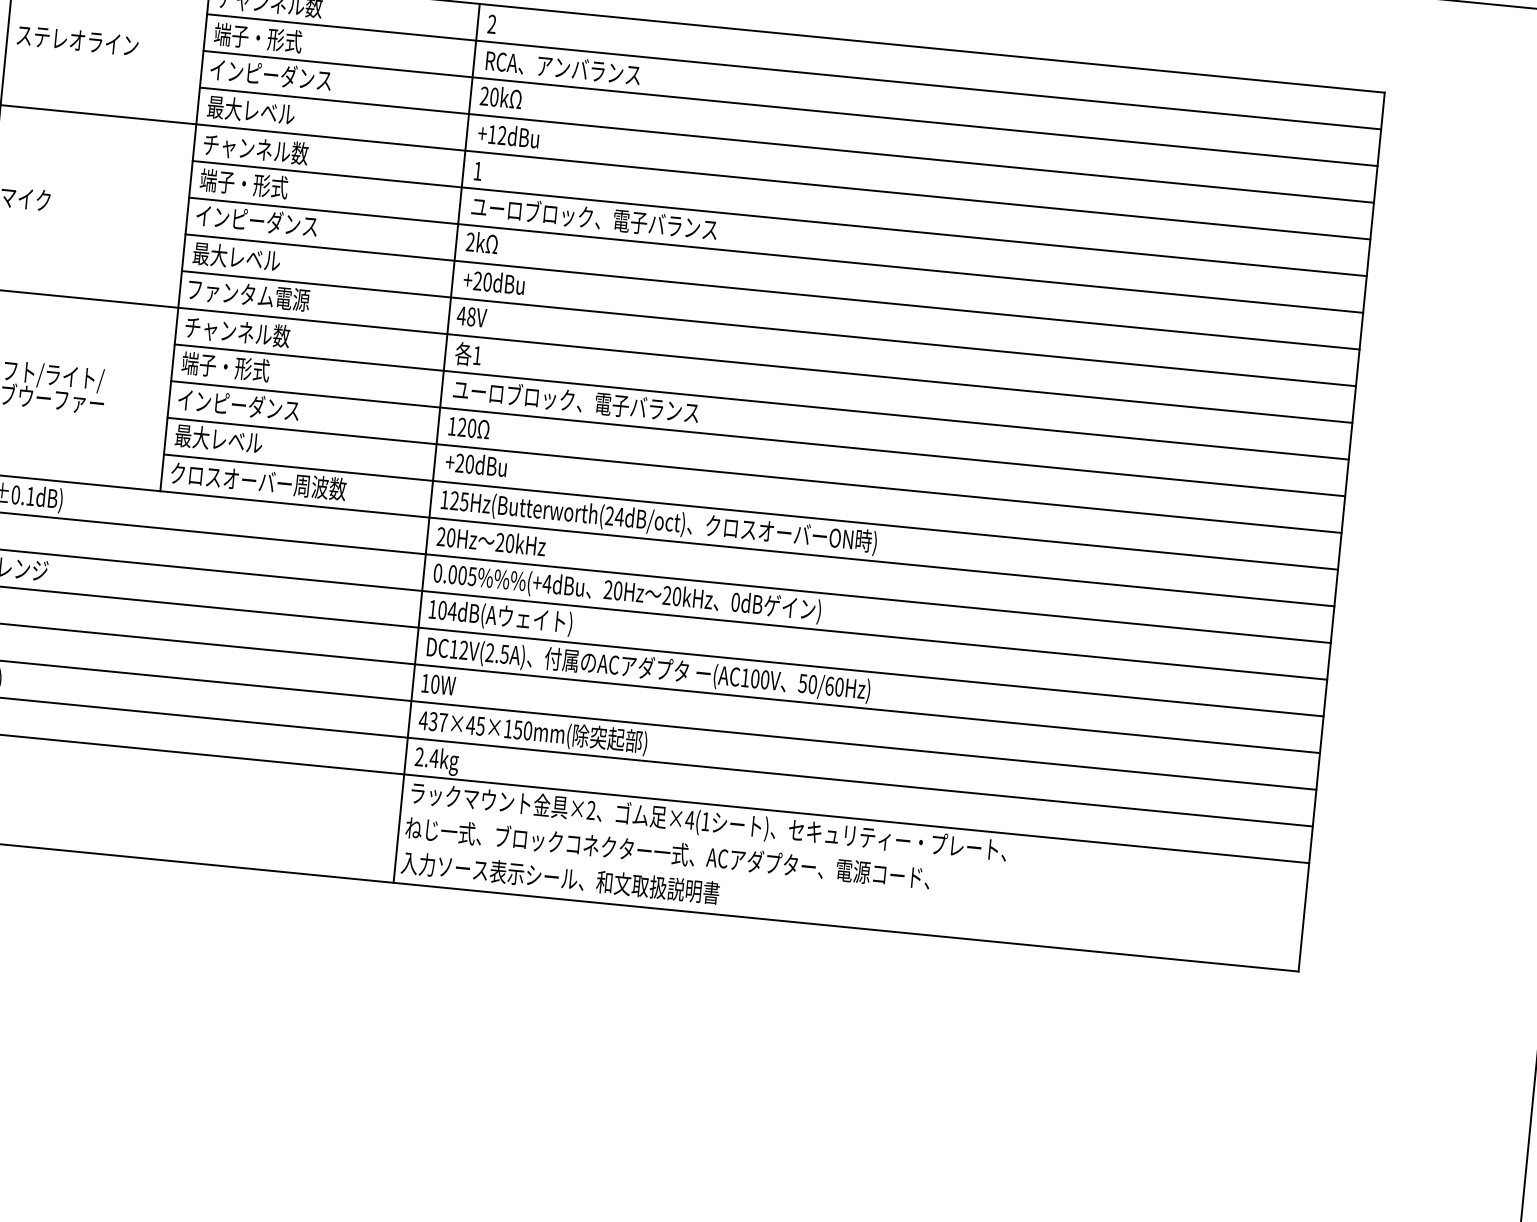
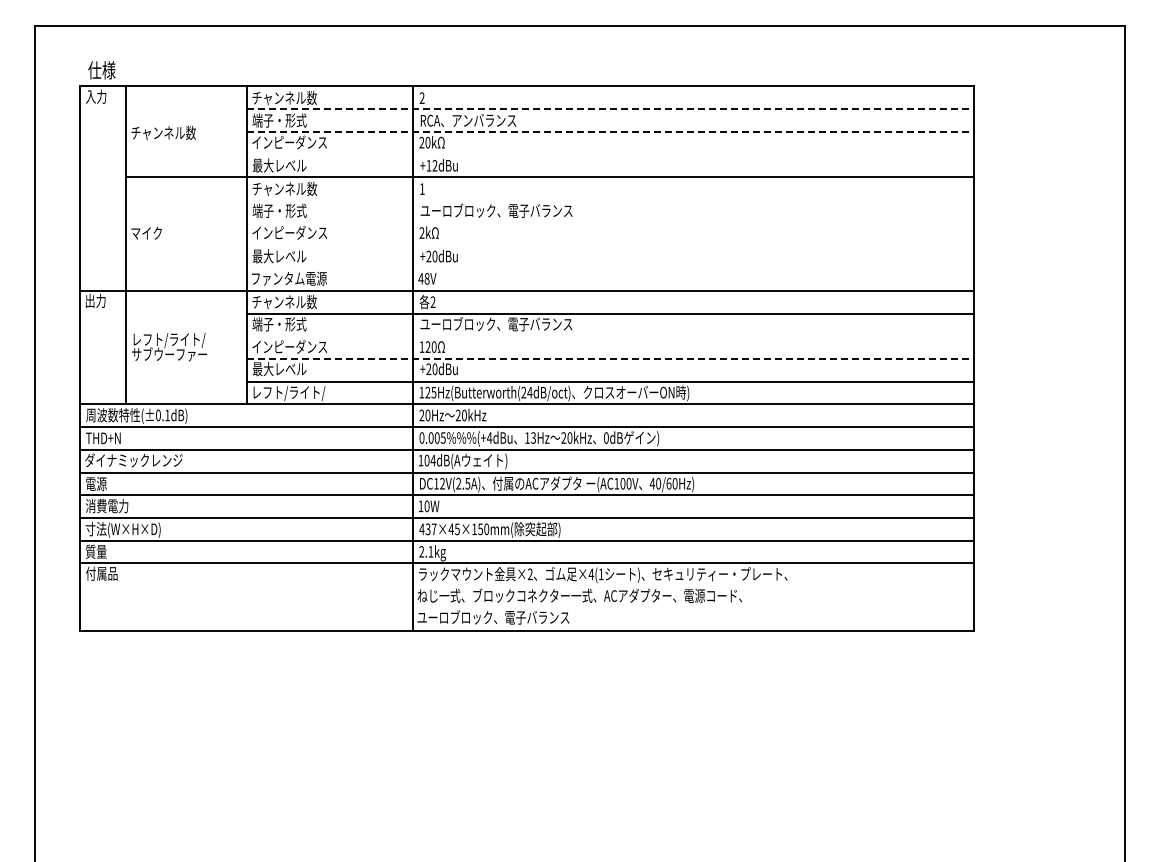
text: (76, 39) -> (168, 132), ステレオライン -> チャンネル数
line: (794, 72) -> (610, 109), solid -> dashed
line: (790, 107) -> (610, 131), solid -> dashed
line: (785, 144) -> (609, 154), removed
line: (778, 217) -> (609, 199), removed
line: (774, 254) -> (609, 222), removed
line: (771, 291) -> (609, 245), removed
line: (767, 329) -> (609, 268), removed
text: (476, 354) -> (432, 301), 1 -> 2
line: (756, 438) -> (609, 336), removed
line: (754, 476) -> (610, 359), solid -> dashed
text: (258, 483) -> (306, 393), クロスオーバー周波数 -> レフト/ライト/
text: (613, 589) -> (530, 437), 20Hz -> 13Hz
text: (803, 683) -> (652, 483), 50/60Hz) -> 40/60Hz)
text: (433, 757) -> (430, 551), 2.4kg -> 2.1kg
text: (560, 877) -> (515, 617), 入力ソース表示シール、和文取扱説明書 -> ユーロブロック、電子バランス

